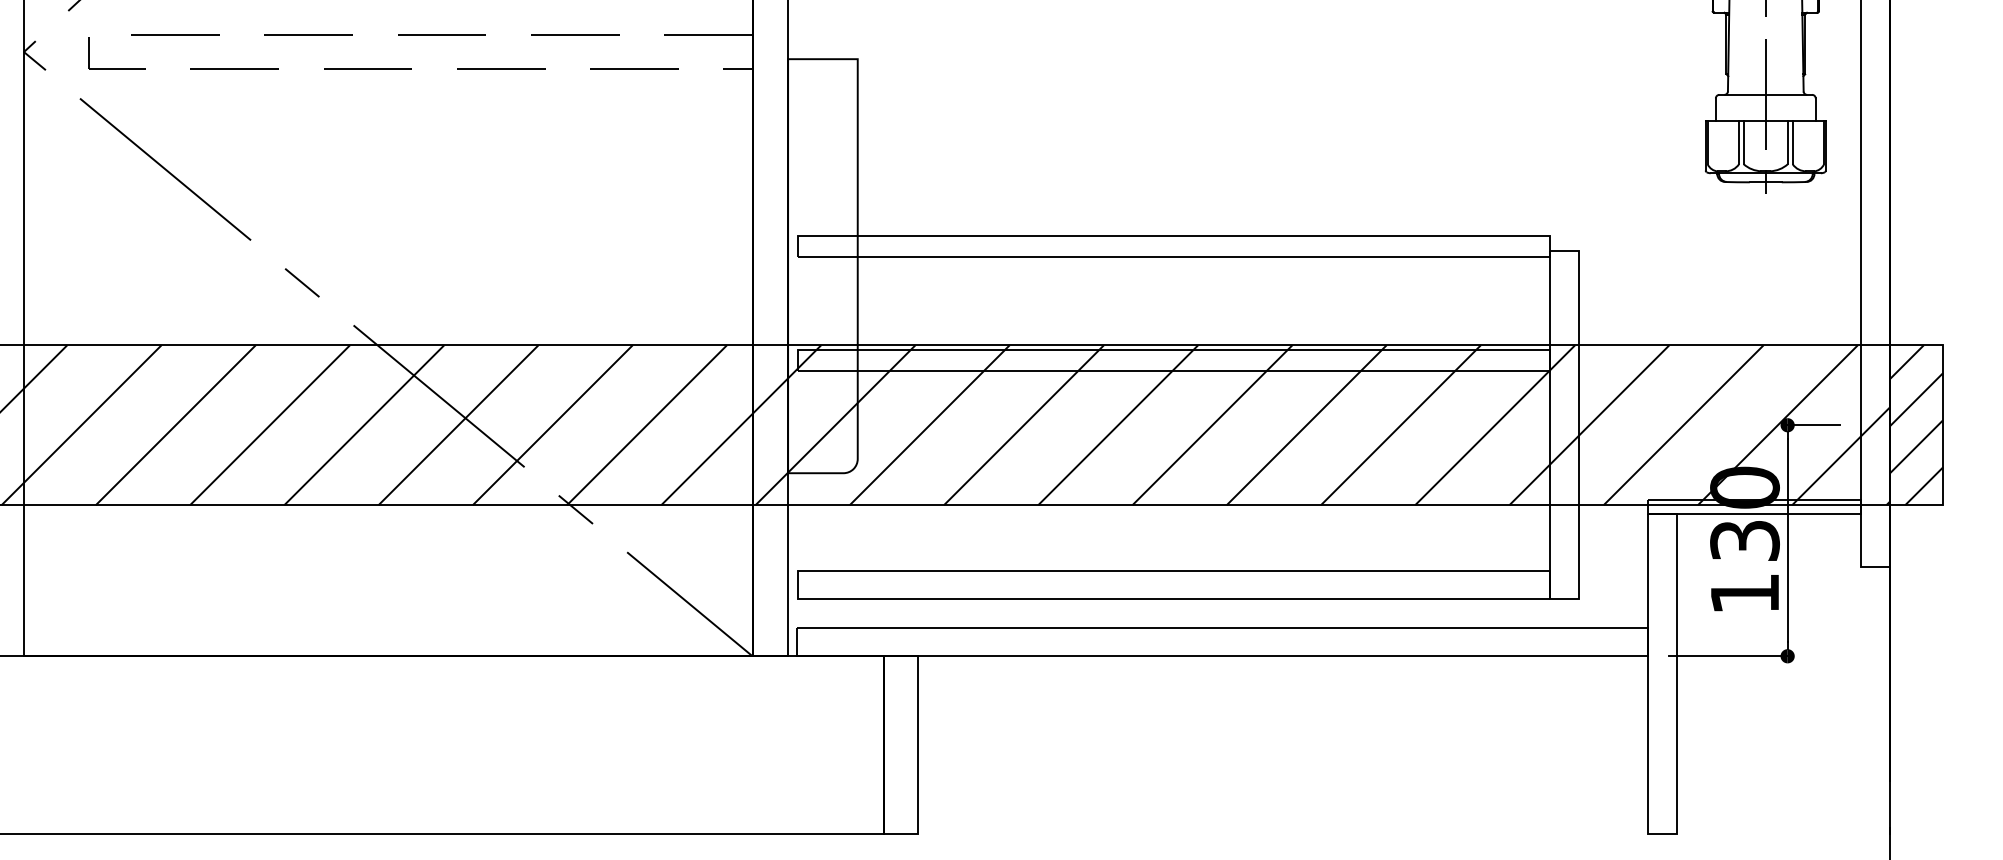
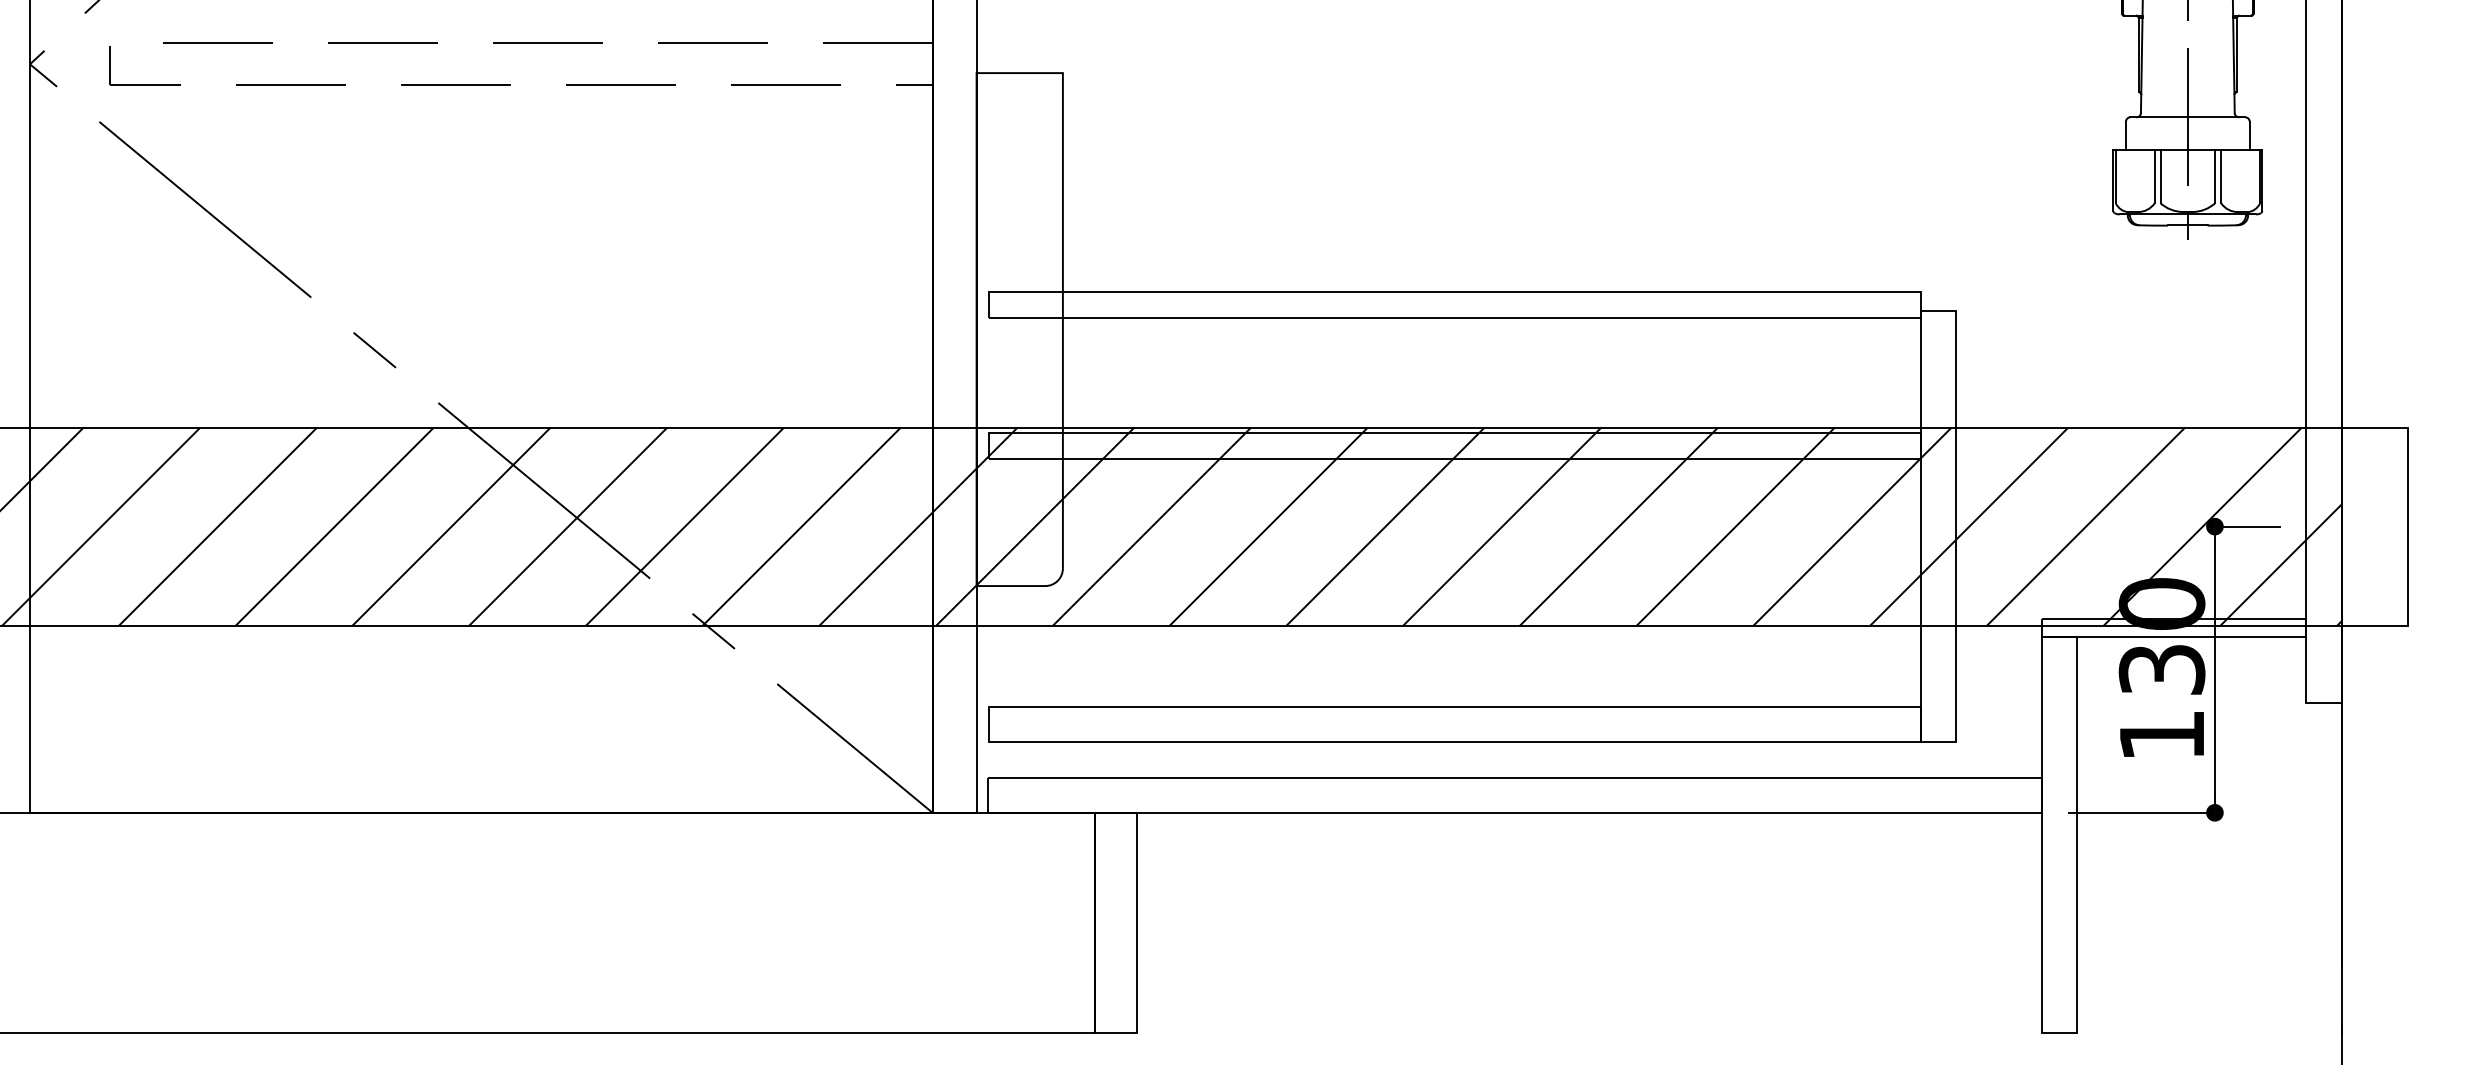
hatch: (1916, 425) -> (2374, 526), removed

